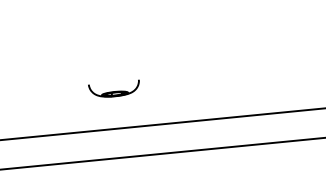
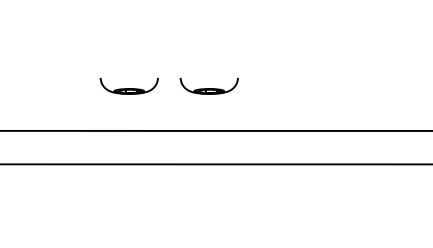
part: (183, 82) -> (208, 85), added

